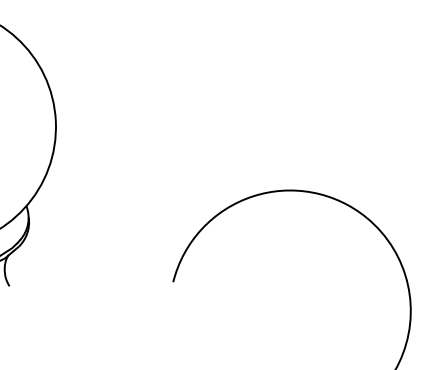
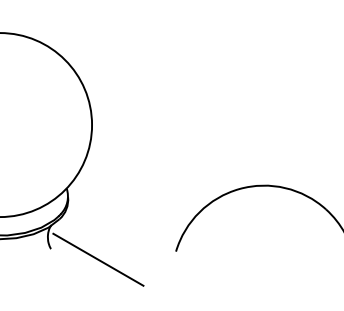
line: (72, 297) -> (98, 259), added

